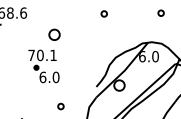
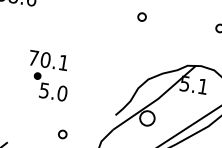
part: (54, 34) -> (69, 34), removed
text: (148, 56) -> (193, 84), 6.0 -> 5.1
text: (42, 77) -> (43, 90), 6.0 -> 5.0

